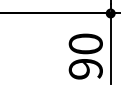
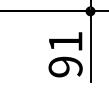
text: (85, 43) -> (65, 41), 90 -> 91

